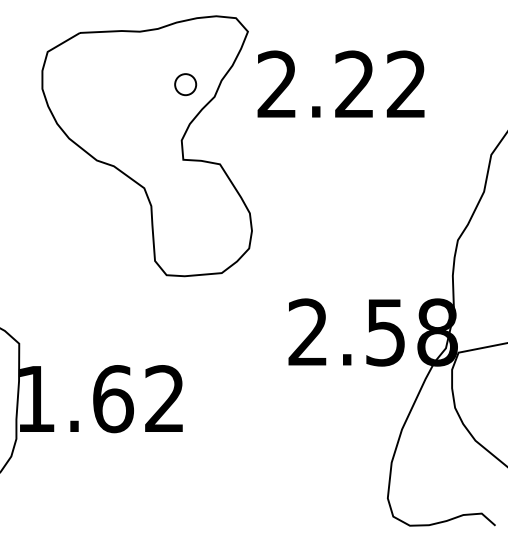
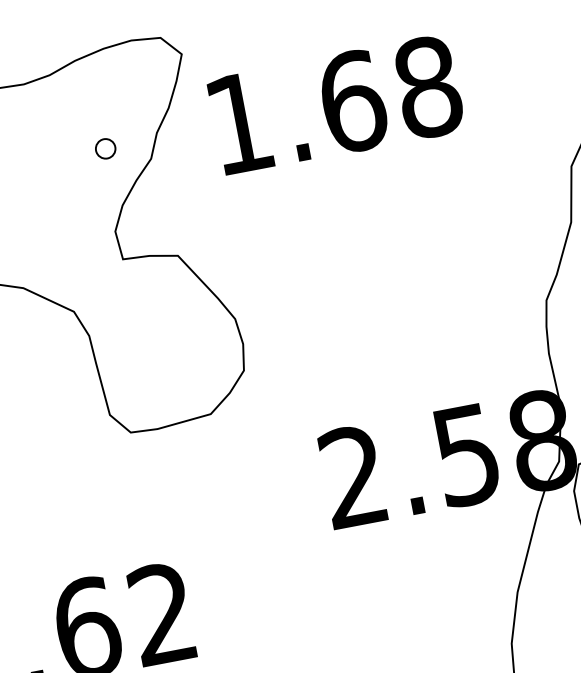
part: (185, 84) -> (105, 148), size x0.62
text: (342, 84) -> (334, 105), 2.22 -> 1.68

